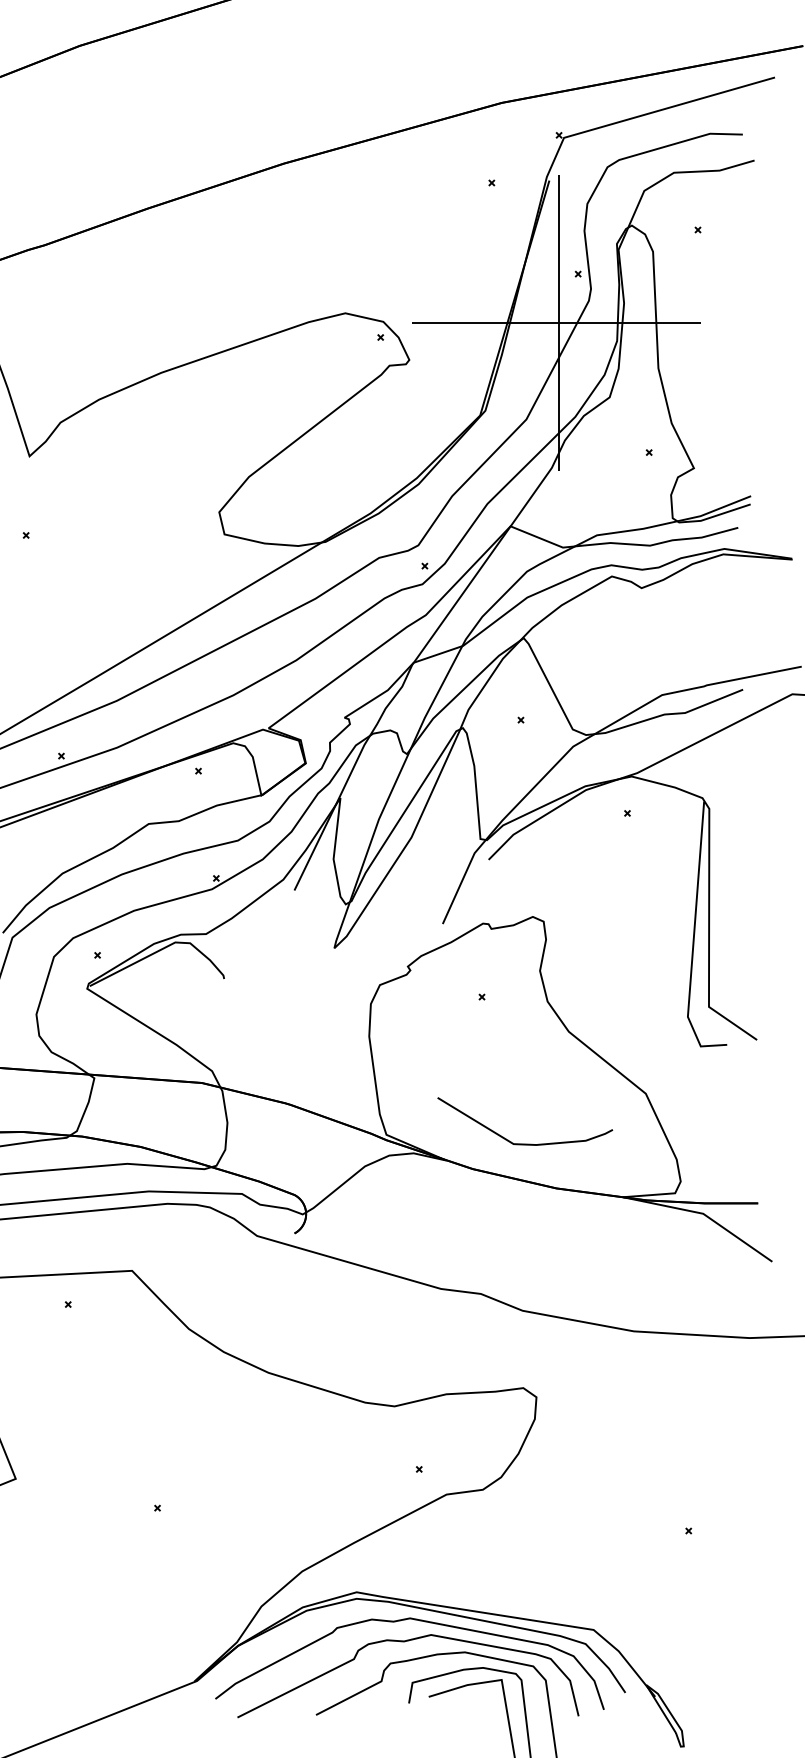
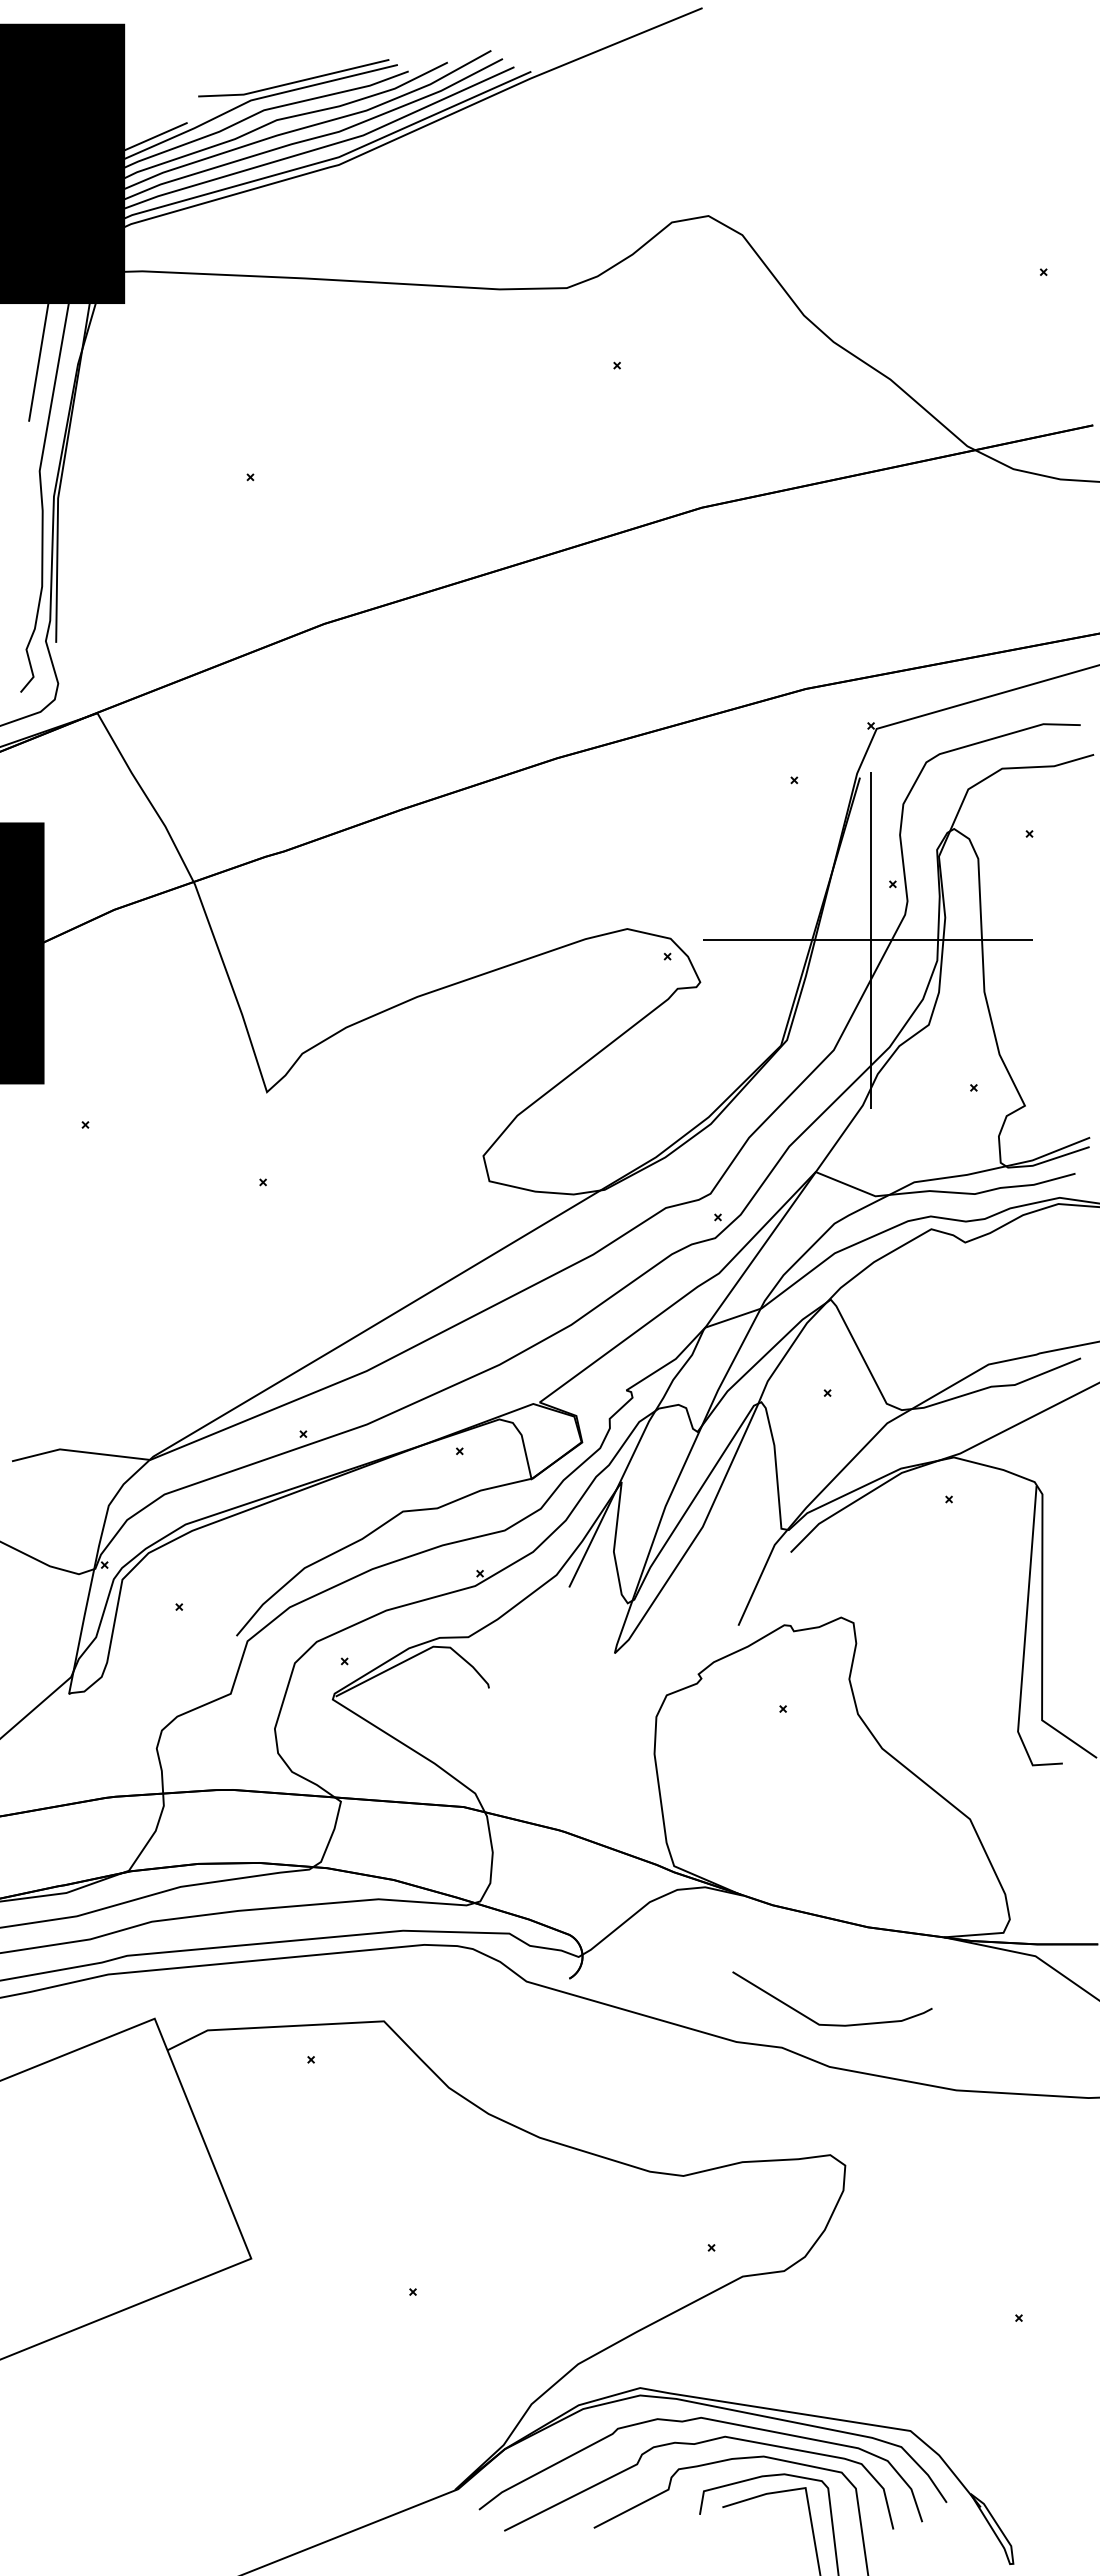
curve: (525, 1143) -> (832, 2024), moved

